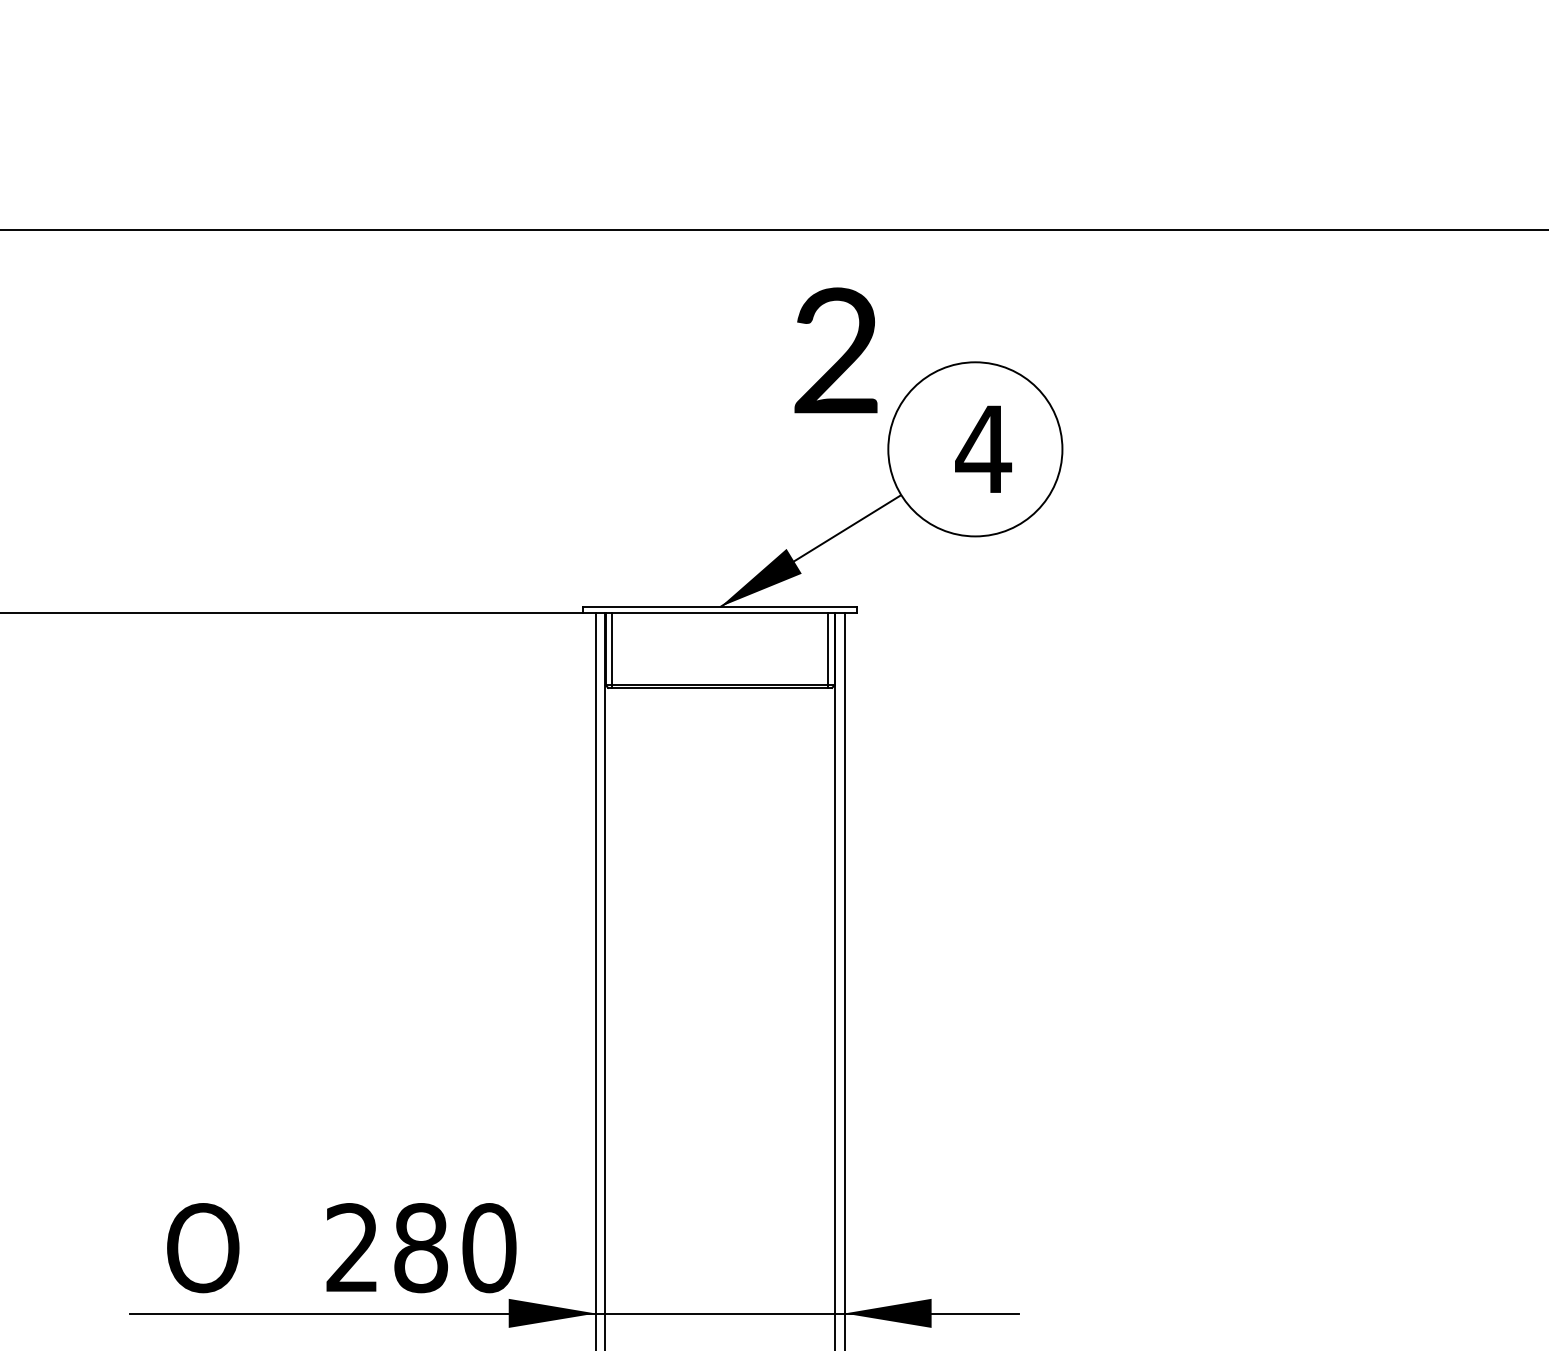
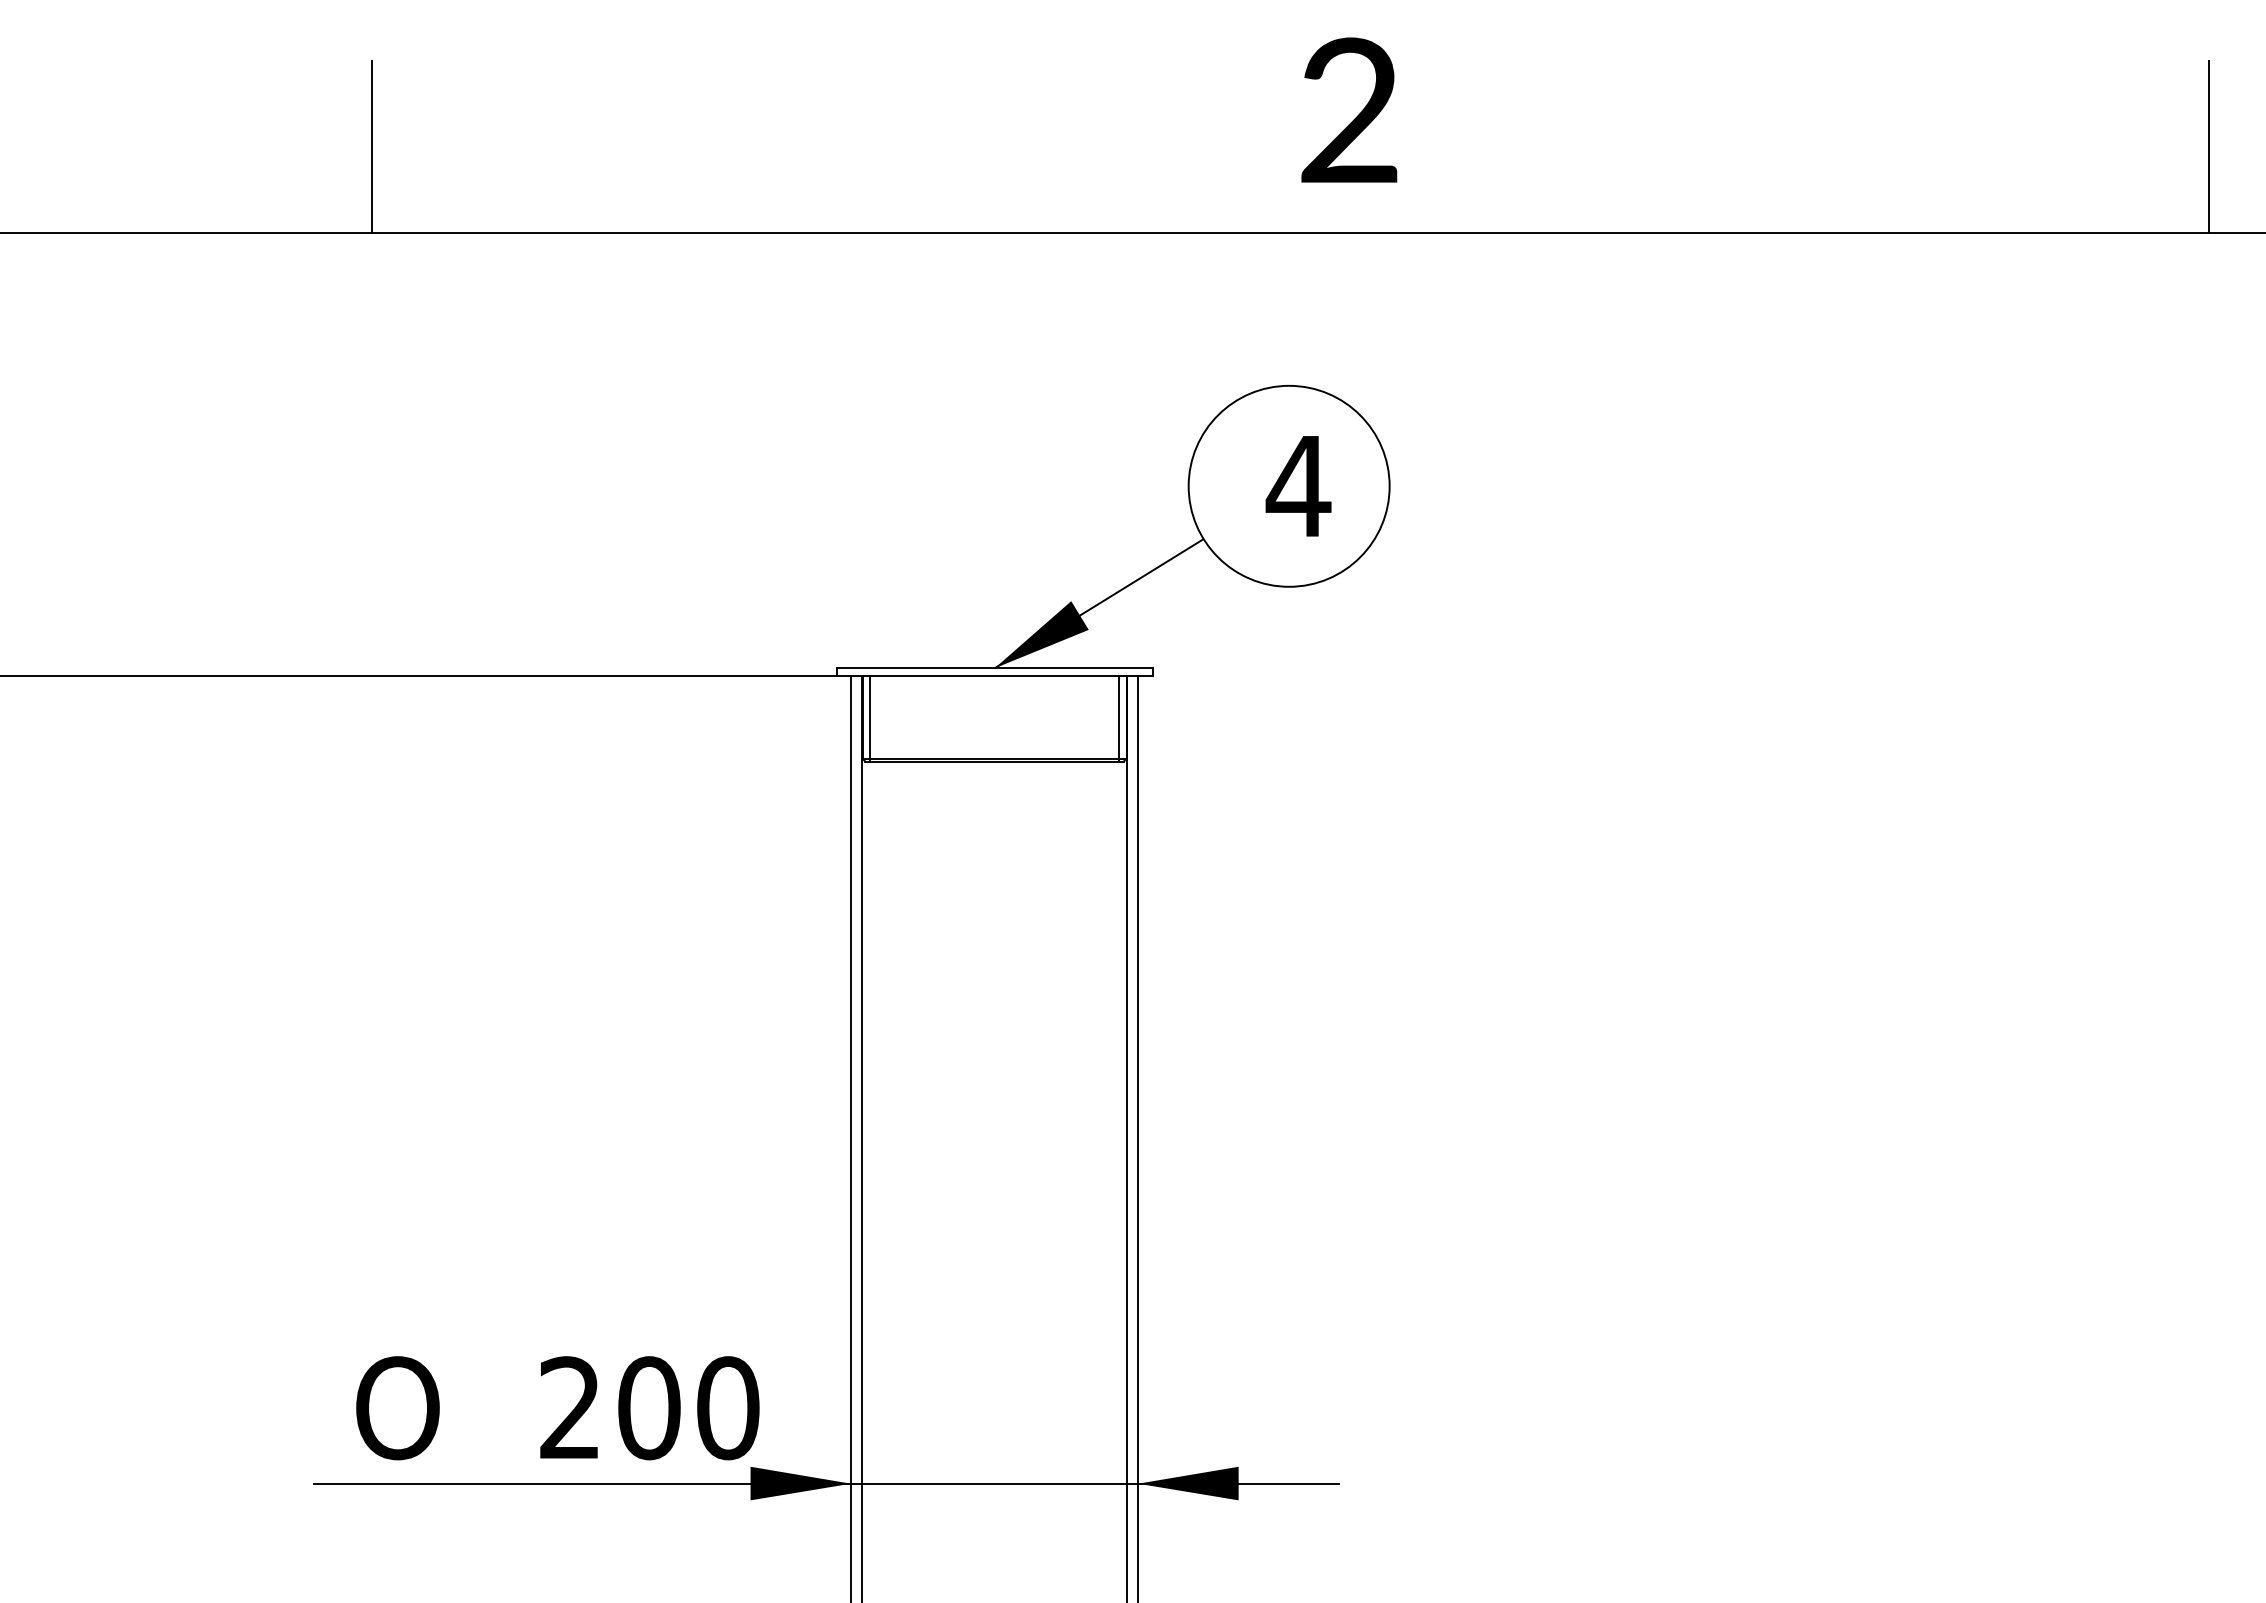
line: (180, 154) -> (371, 146), added
text: (836, 349) -> (1349, 109), moved
text: (421, 1248) -> (649, 1408), 280 -> 200

